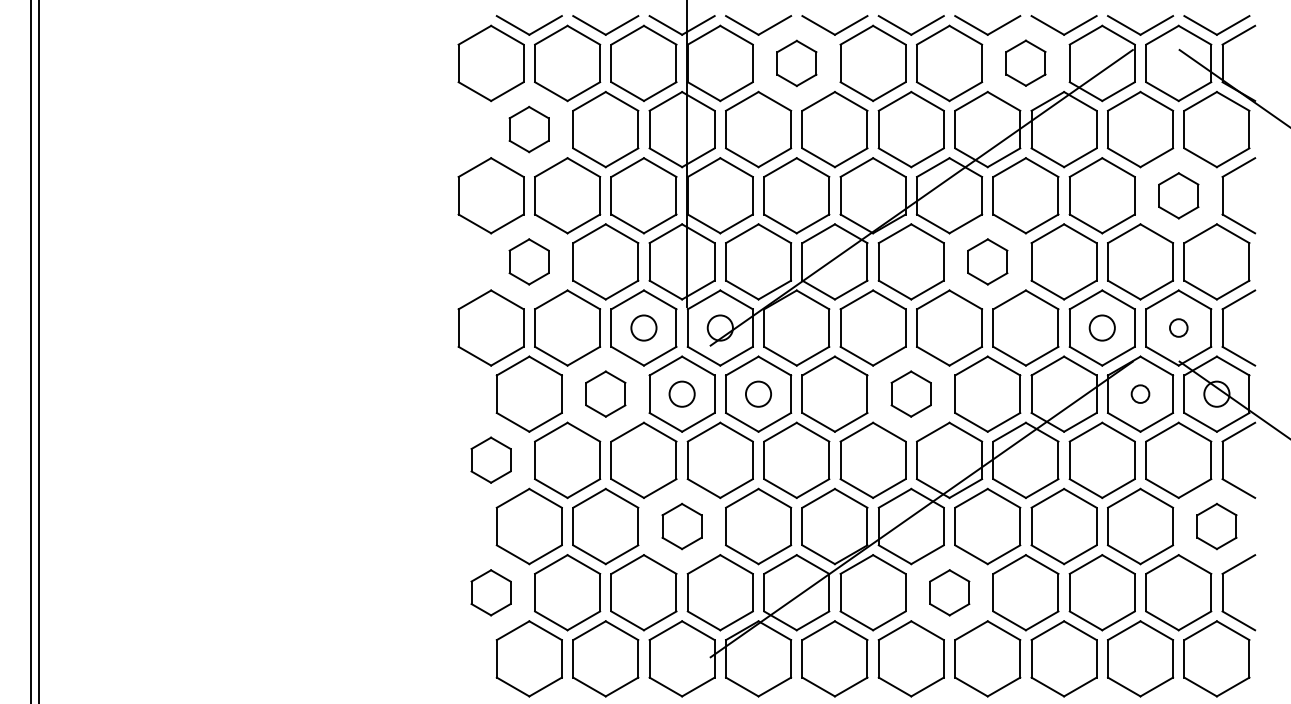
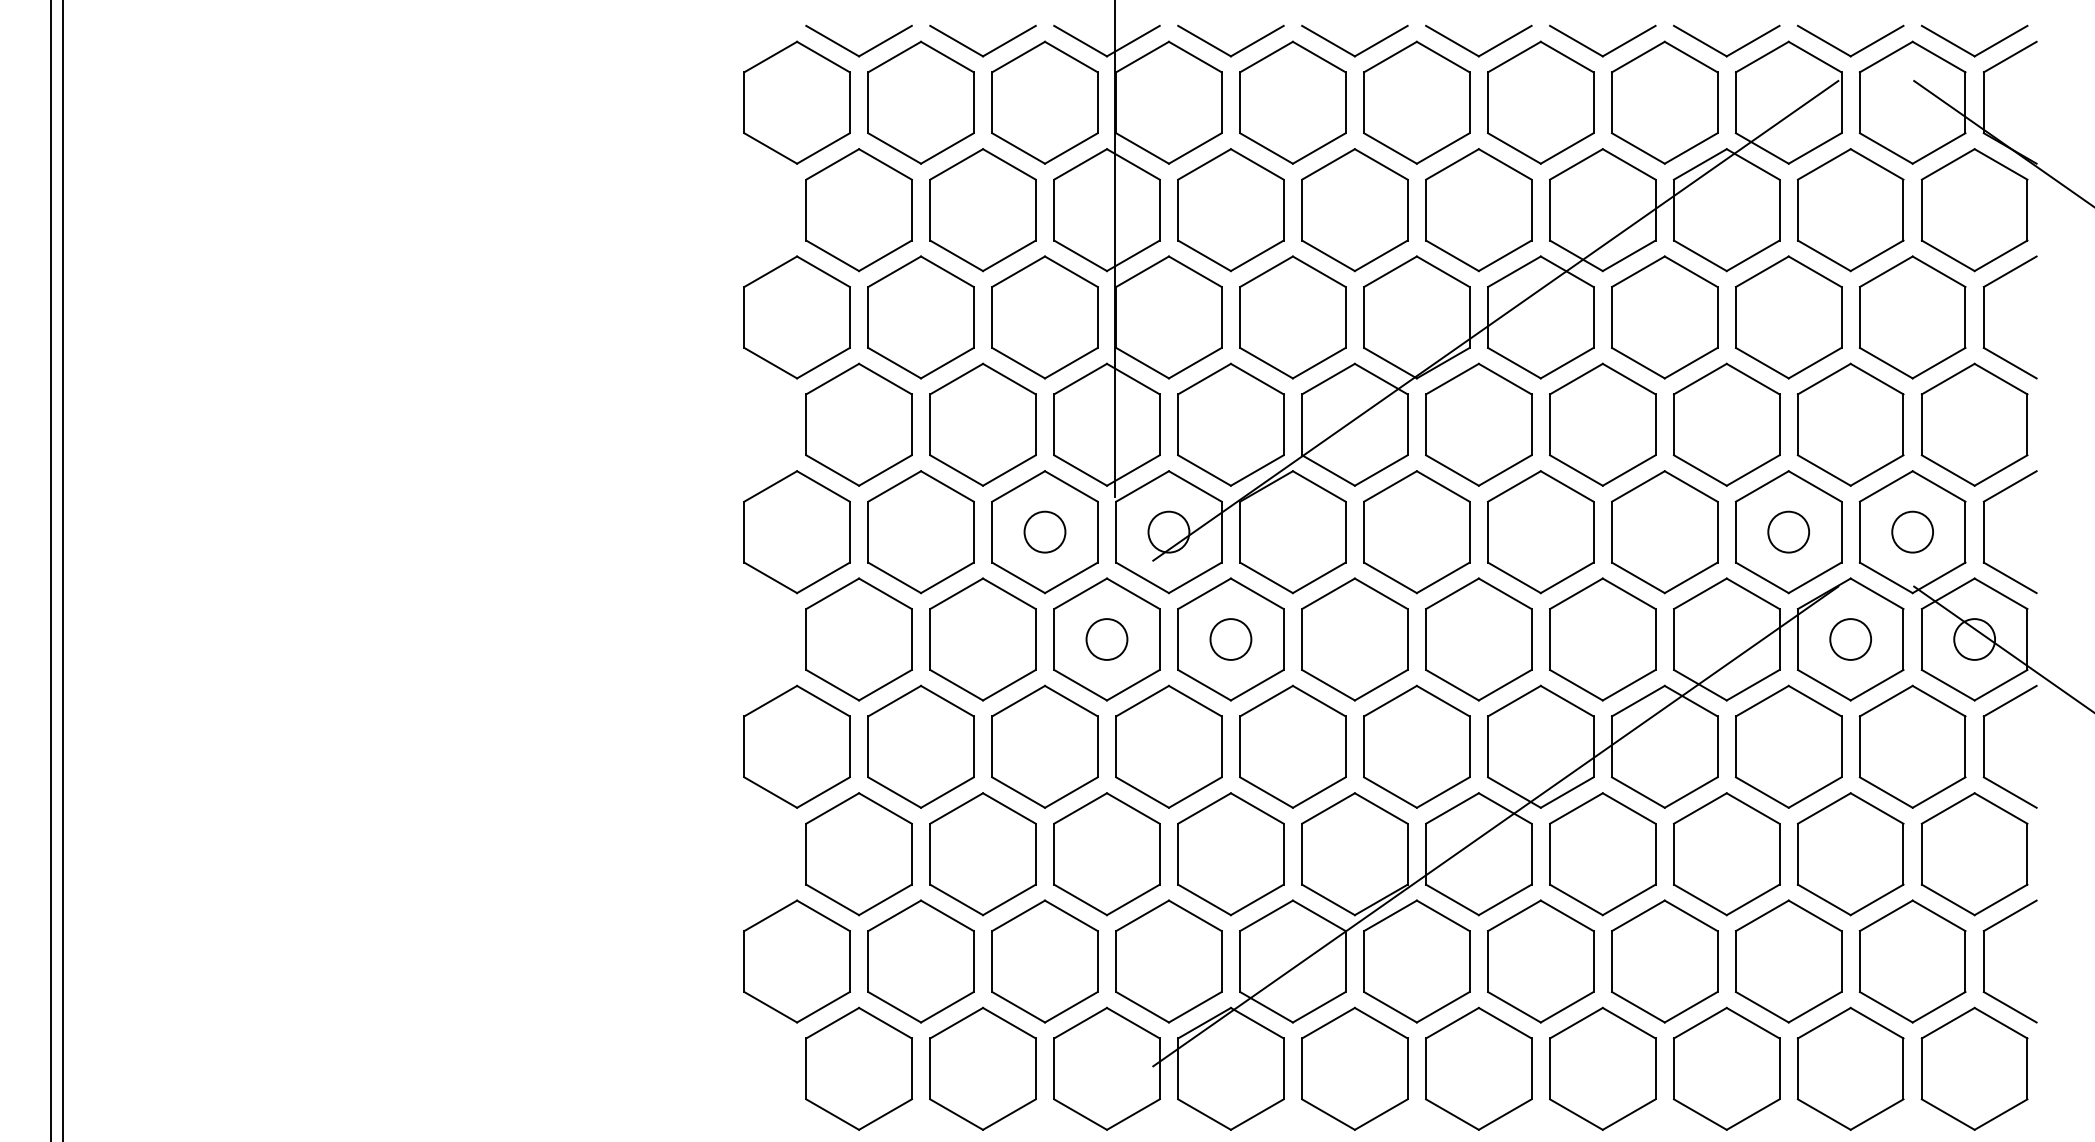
part: (1025, 62) -> (1664, 101), size x1.67
part: (796, 63) -> (1292, 102), size x1.67
part: (528, 129) -> (857, 209), size x1.67
part: (1178, 195) -> (1912, 317), size x1.67
part: (528, 261) -> (857, 424), size x1.67
part: (987, 261) -> (1602, 424), size x1.67
circle: (1178, 327) -> (1912, 531), size x1.43
part: (605, 393) -> (982, 638), size x1.67
part: (910, 393) -> (1477, 638), size x1.67
circle: (1140, 393) -> (1850, 638), size x1.43
part: (490, 459) -> (795, 745), size x1.67
part: (681, 526) -> (1105, 854), size x1.67
part: (1216, 526) -> (1974, 854), size x1.67
part: (490, 592) -> (795, 961), size x1.67
part: (949, 592) -> (1540, 961), size x1.67

